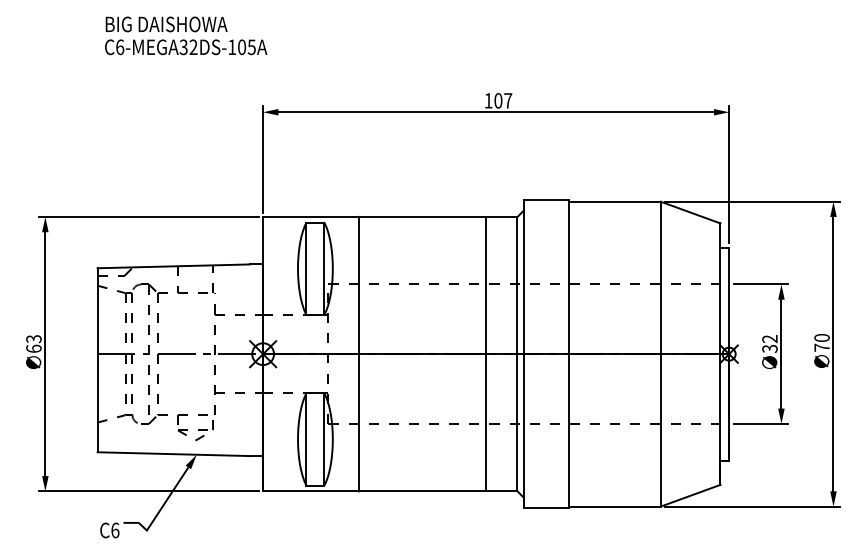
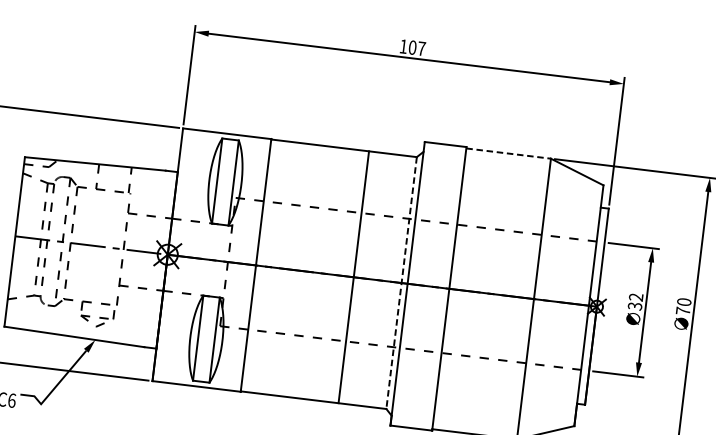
line: (614, 201) -> (508, 153), solid -> dashed
line: (486, 353) -> (354, 276), moved
line: (517, 354) -> (401, 283), solid -> dashed

